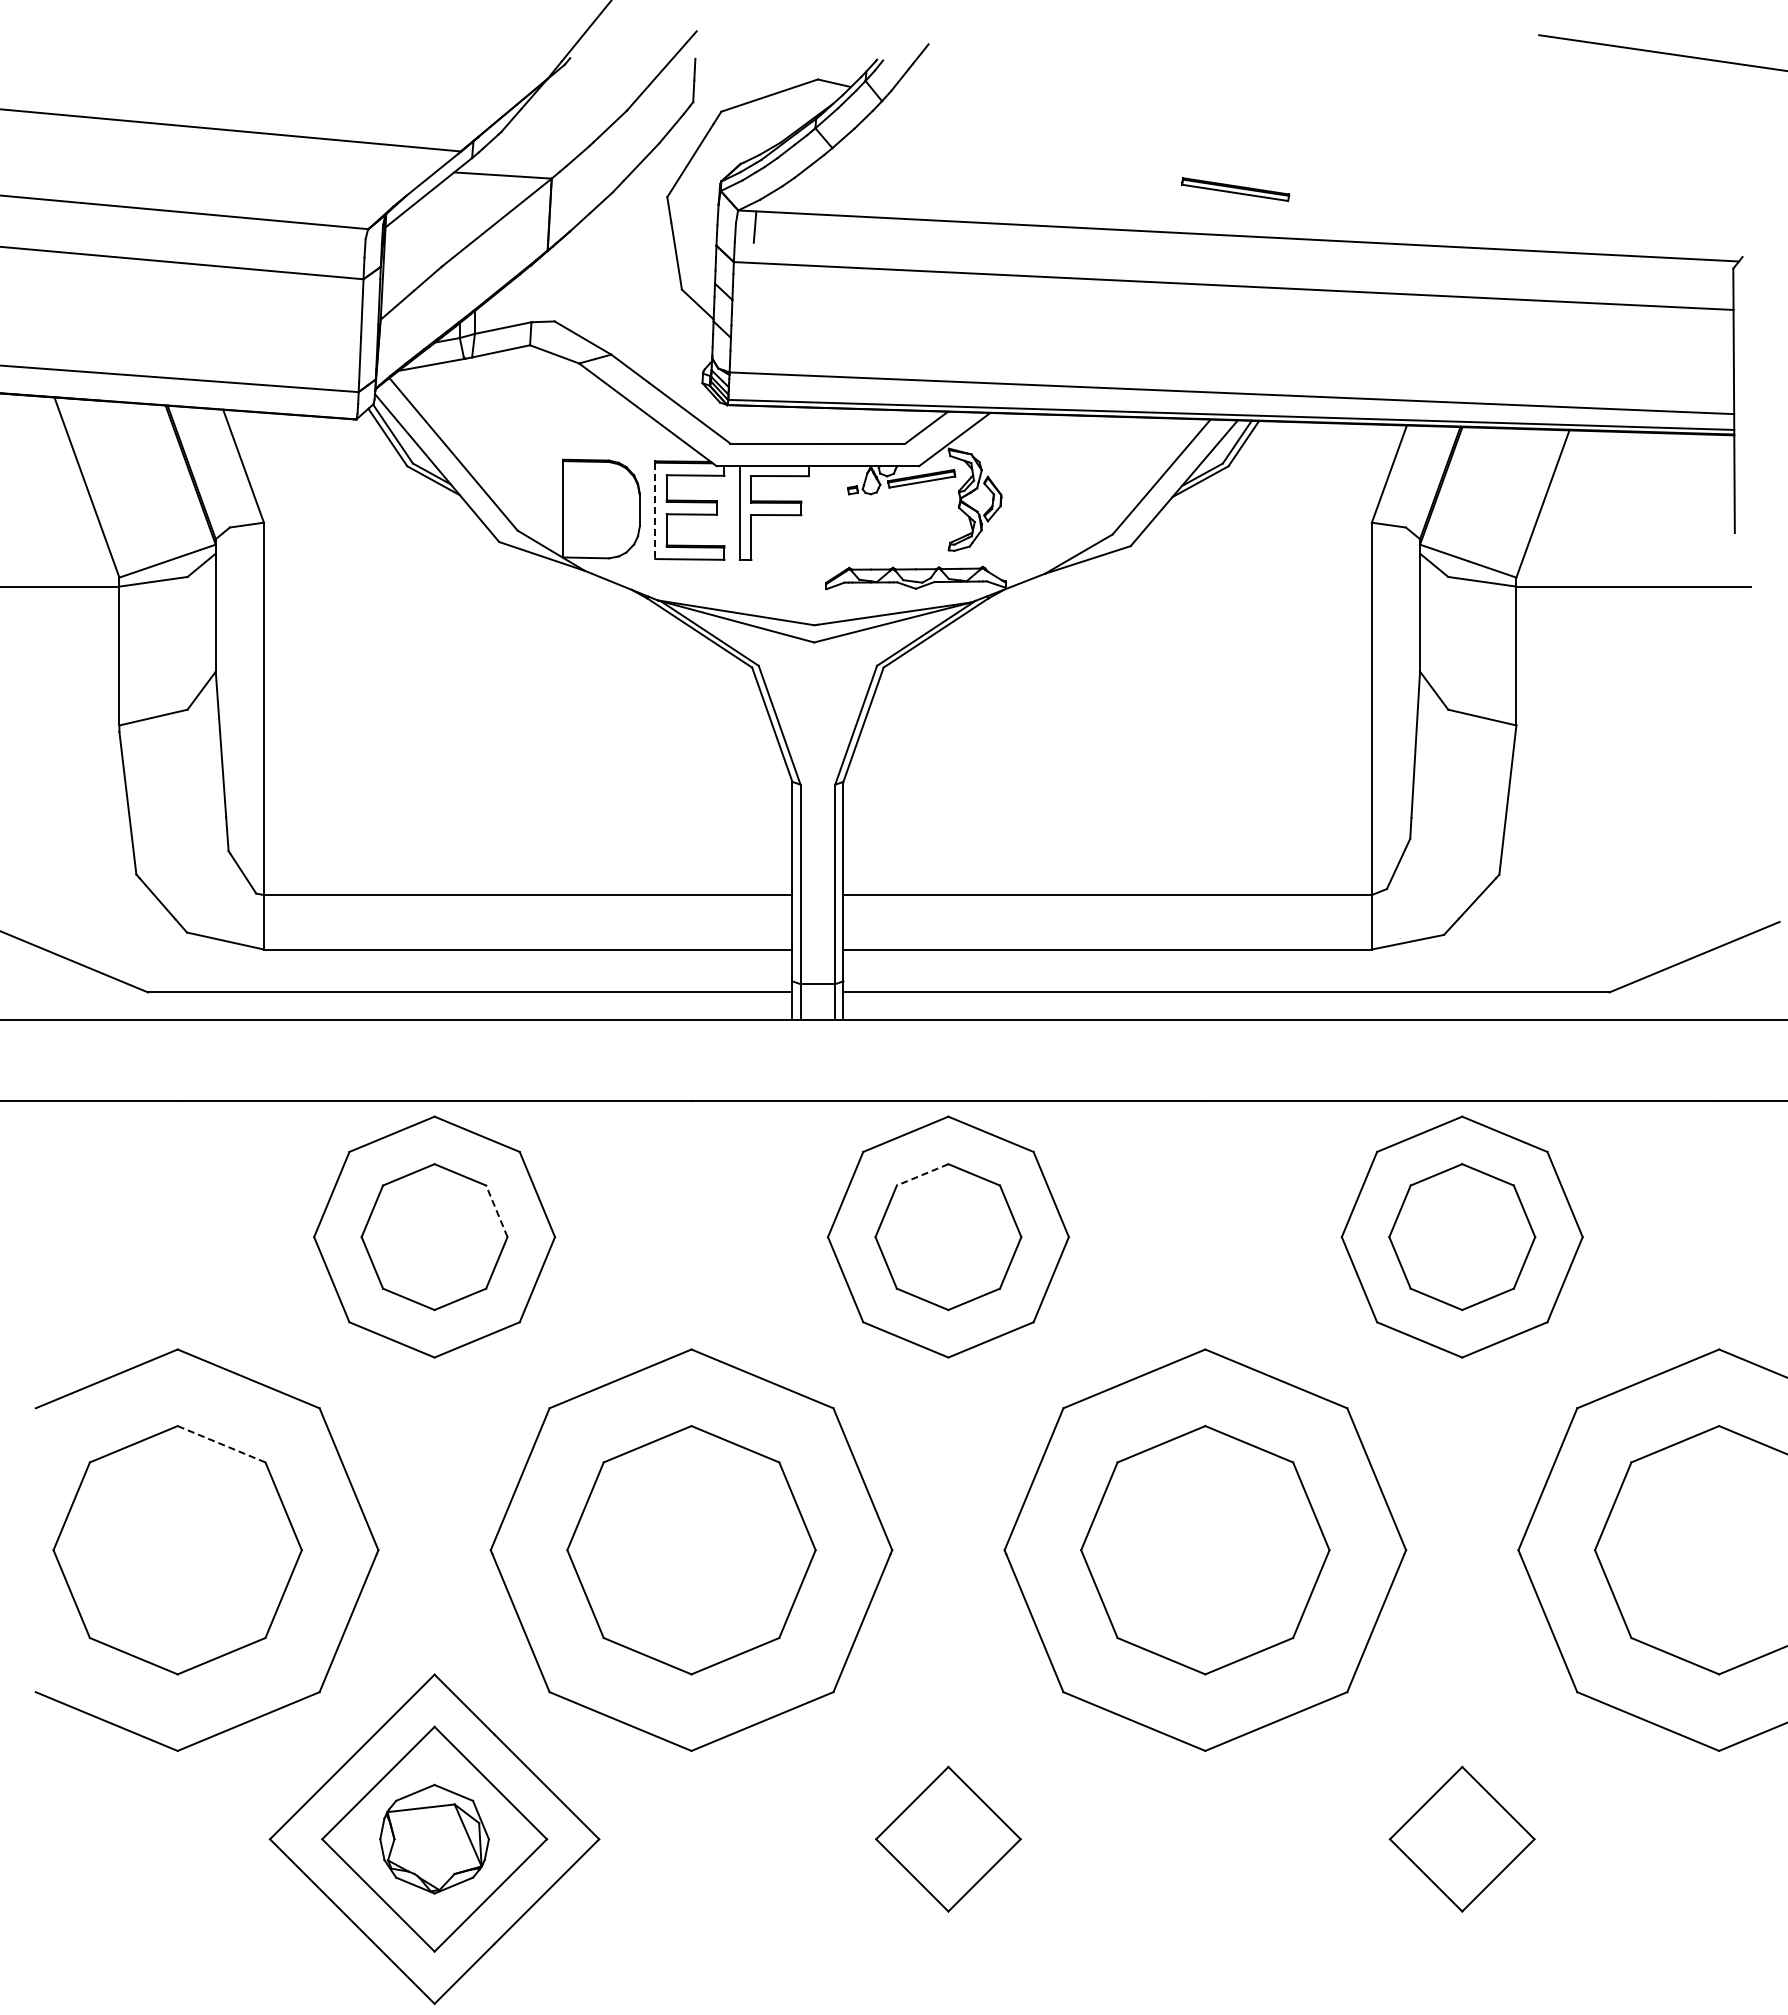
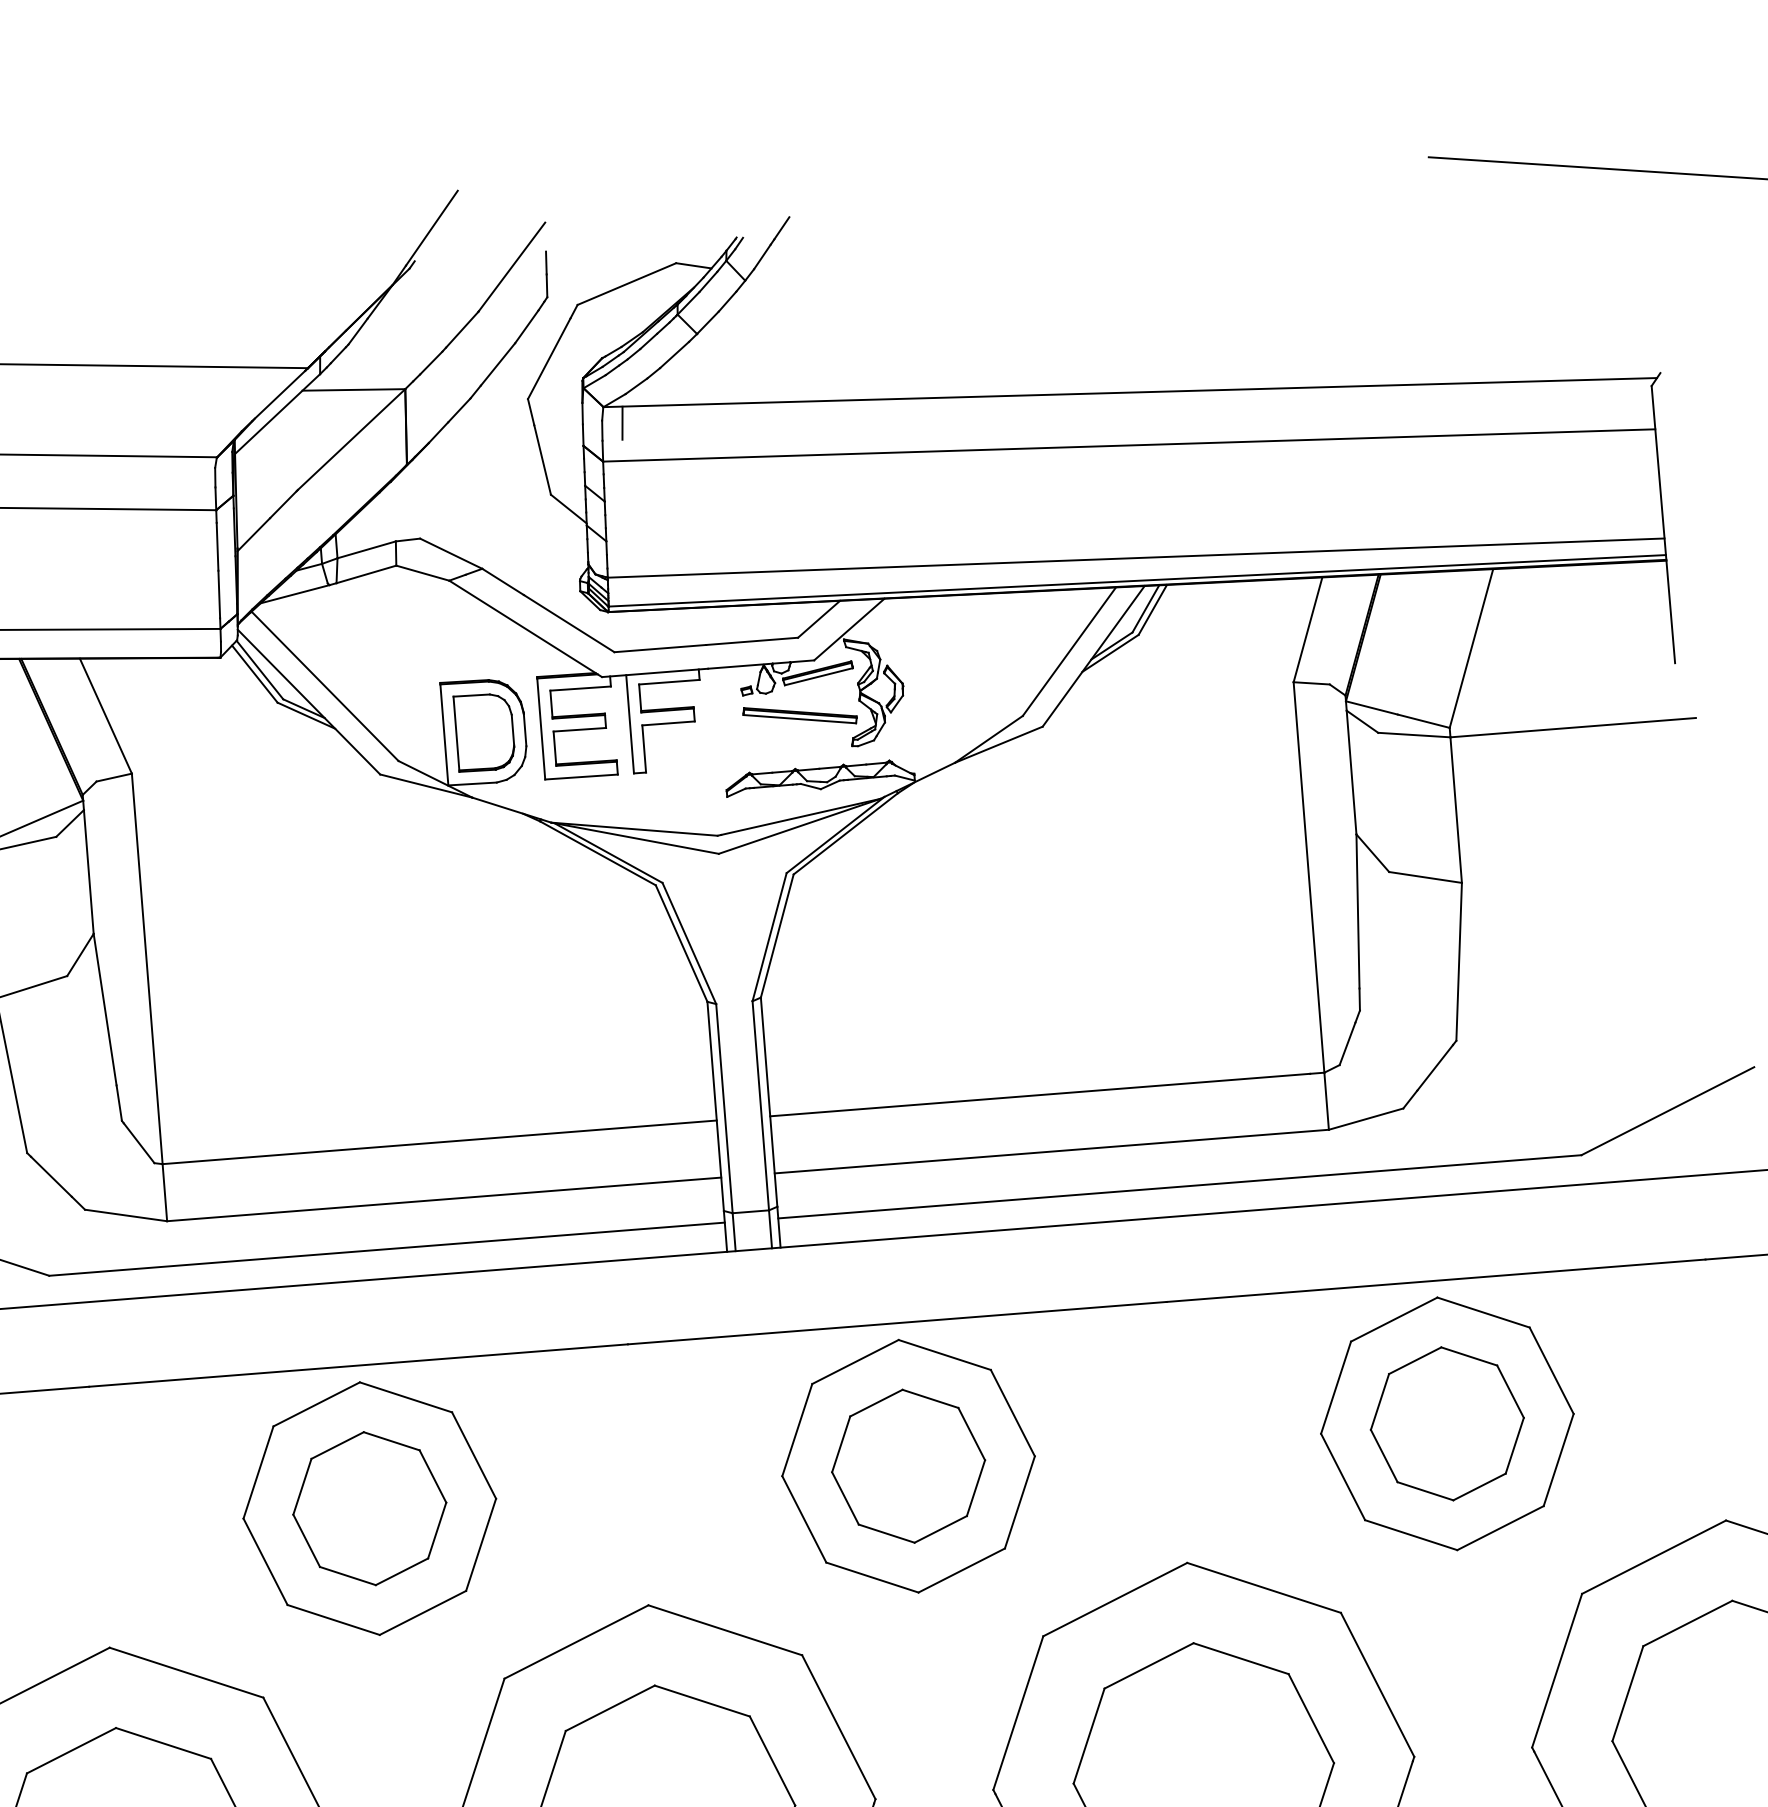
part: (1235, 189) -> (799, 715), moved
part: (601, 509) -> (484, 731), added
line: (655, 511) -> (541, 729), dashed -> solid
line: (922, 1174) -> (876, 1402), dashed -> solid
line: (496, 1211) -> (432, 1476), dashed -> solid
line: (221, 1444) -> (163, 1743), dashed -> solid

